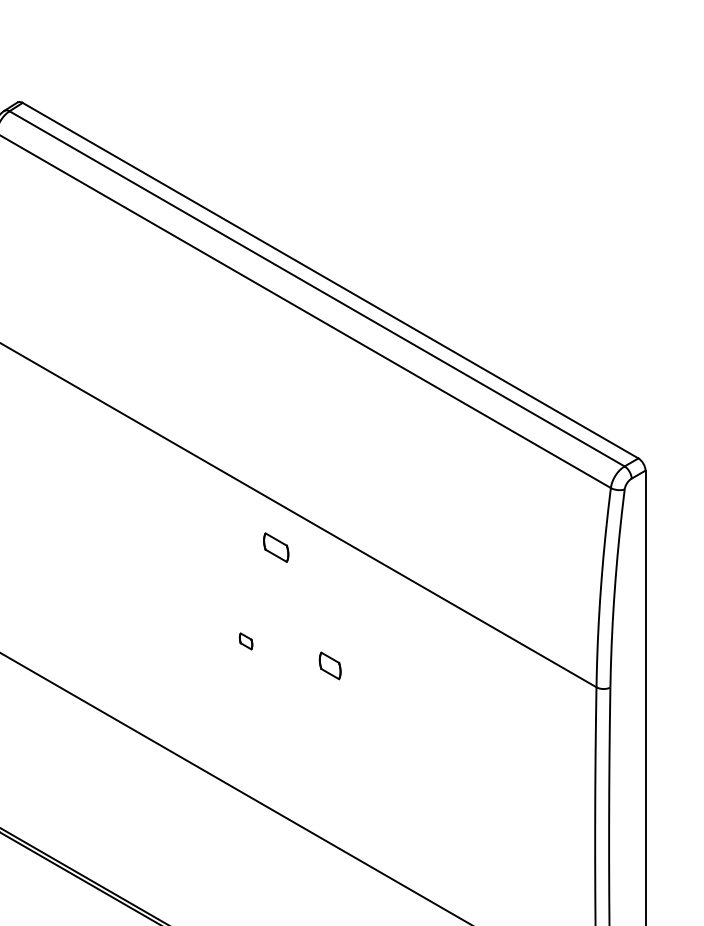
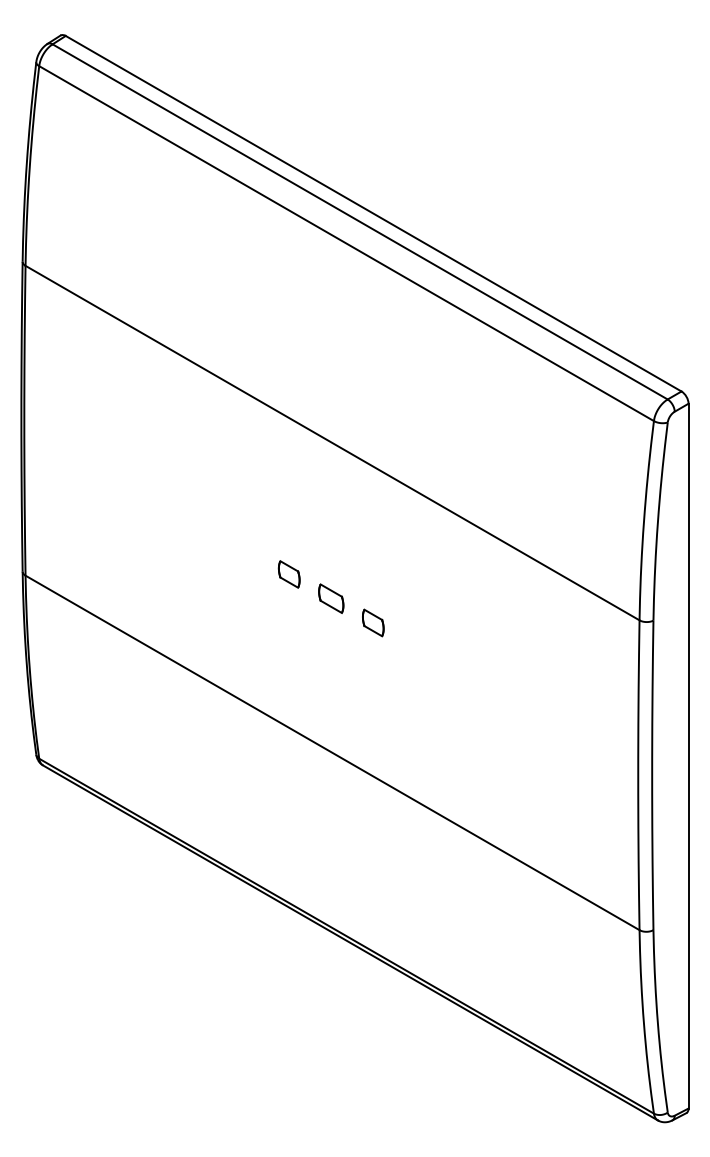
part: (276, 547) -> (331, 598), moved
part: (245, 641) -> (288, 574), size x1.67
part: (330, 665) -> (373, 622), moved

